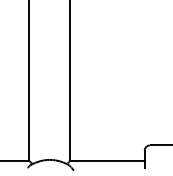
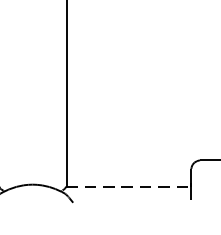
line: (107, 161) -> (129, 187), solid -> dashed

